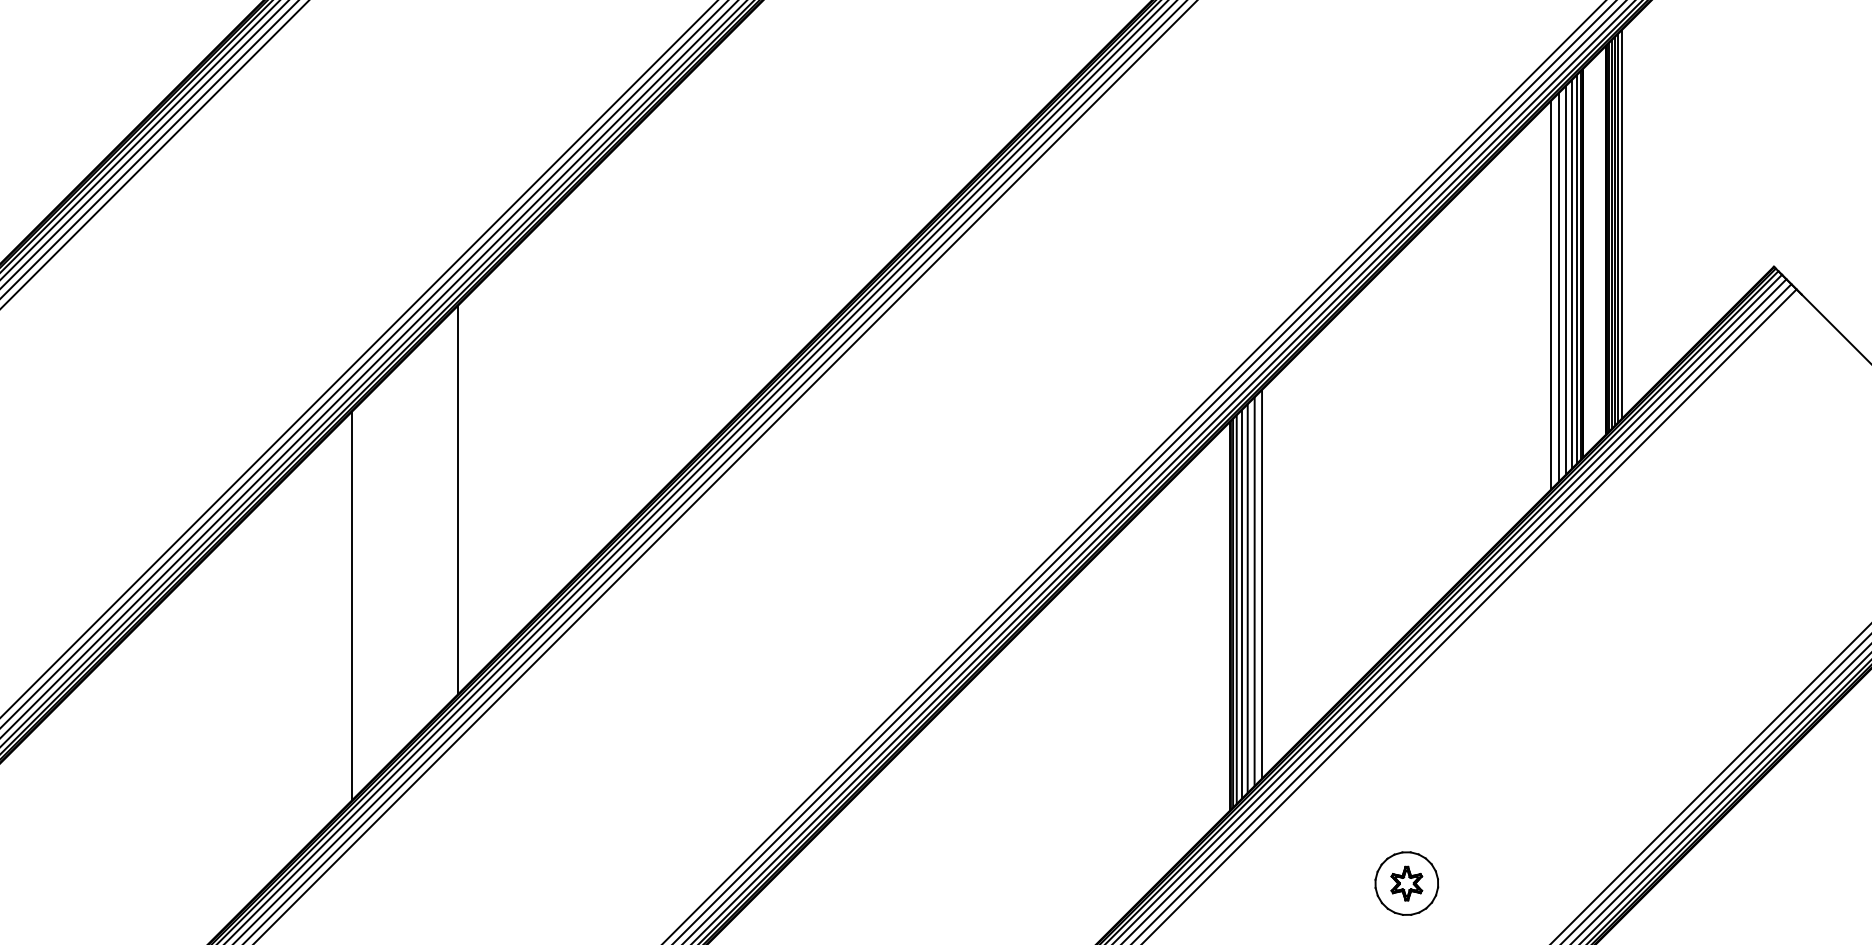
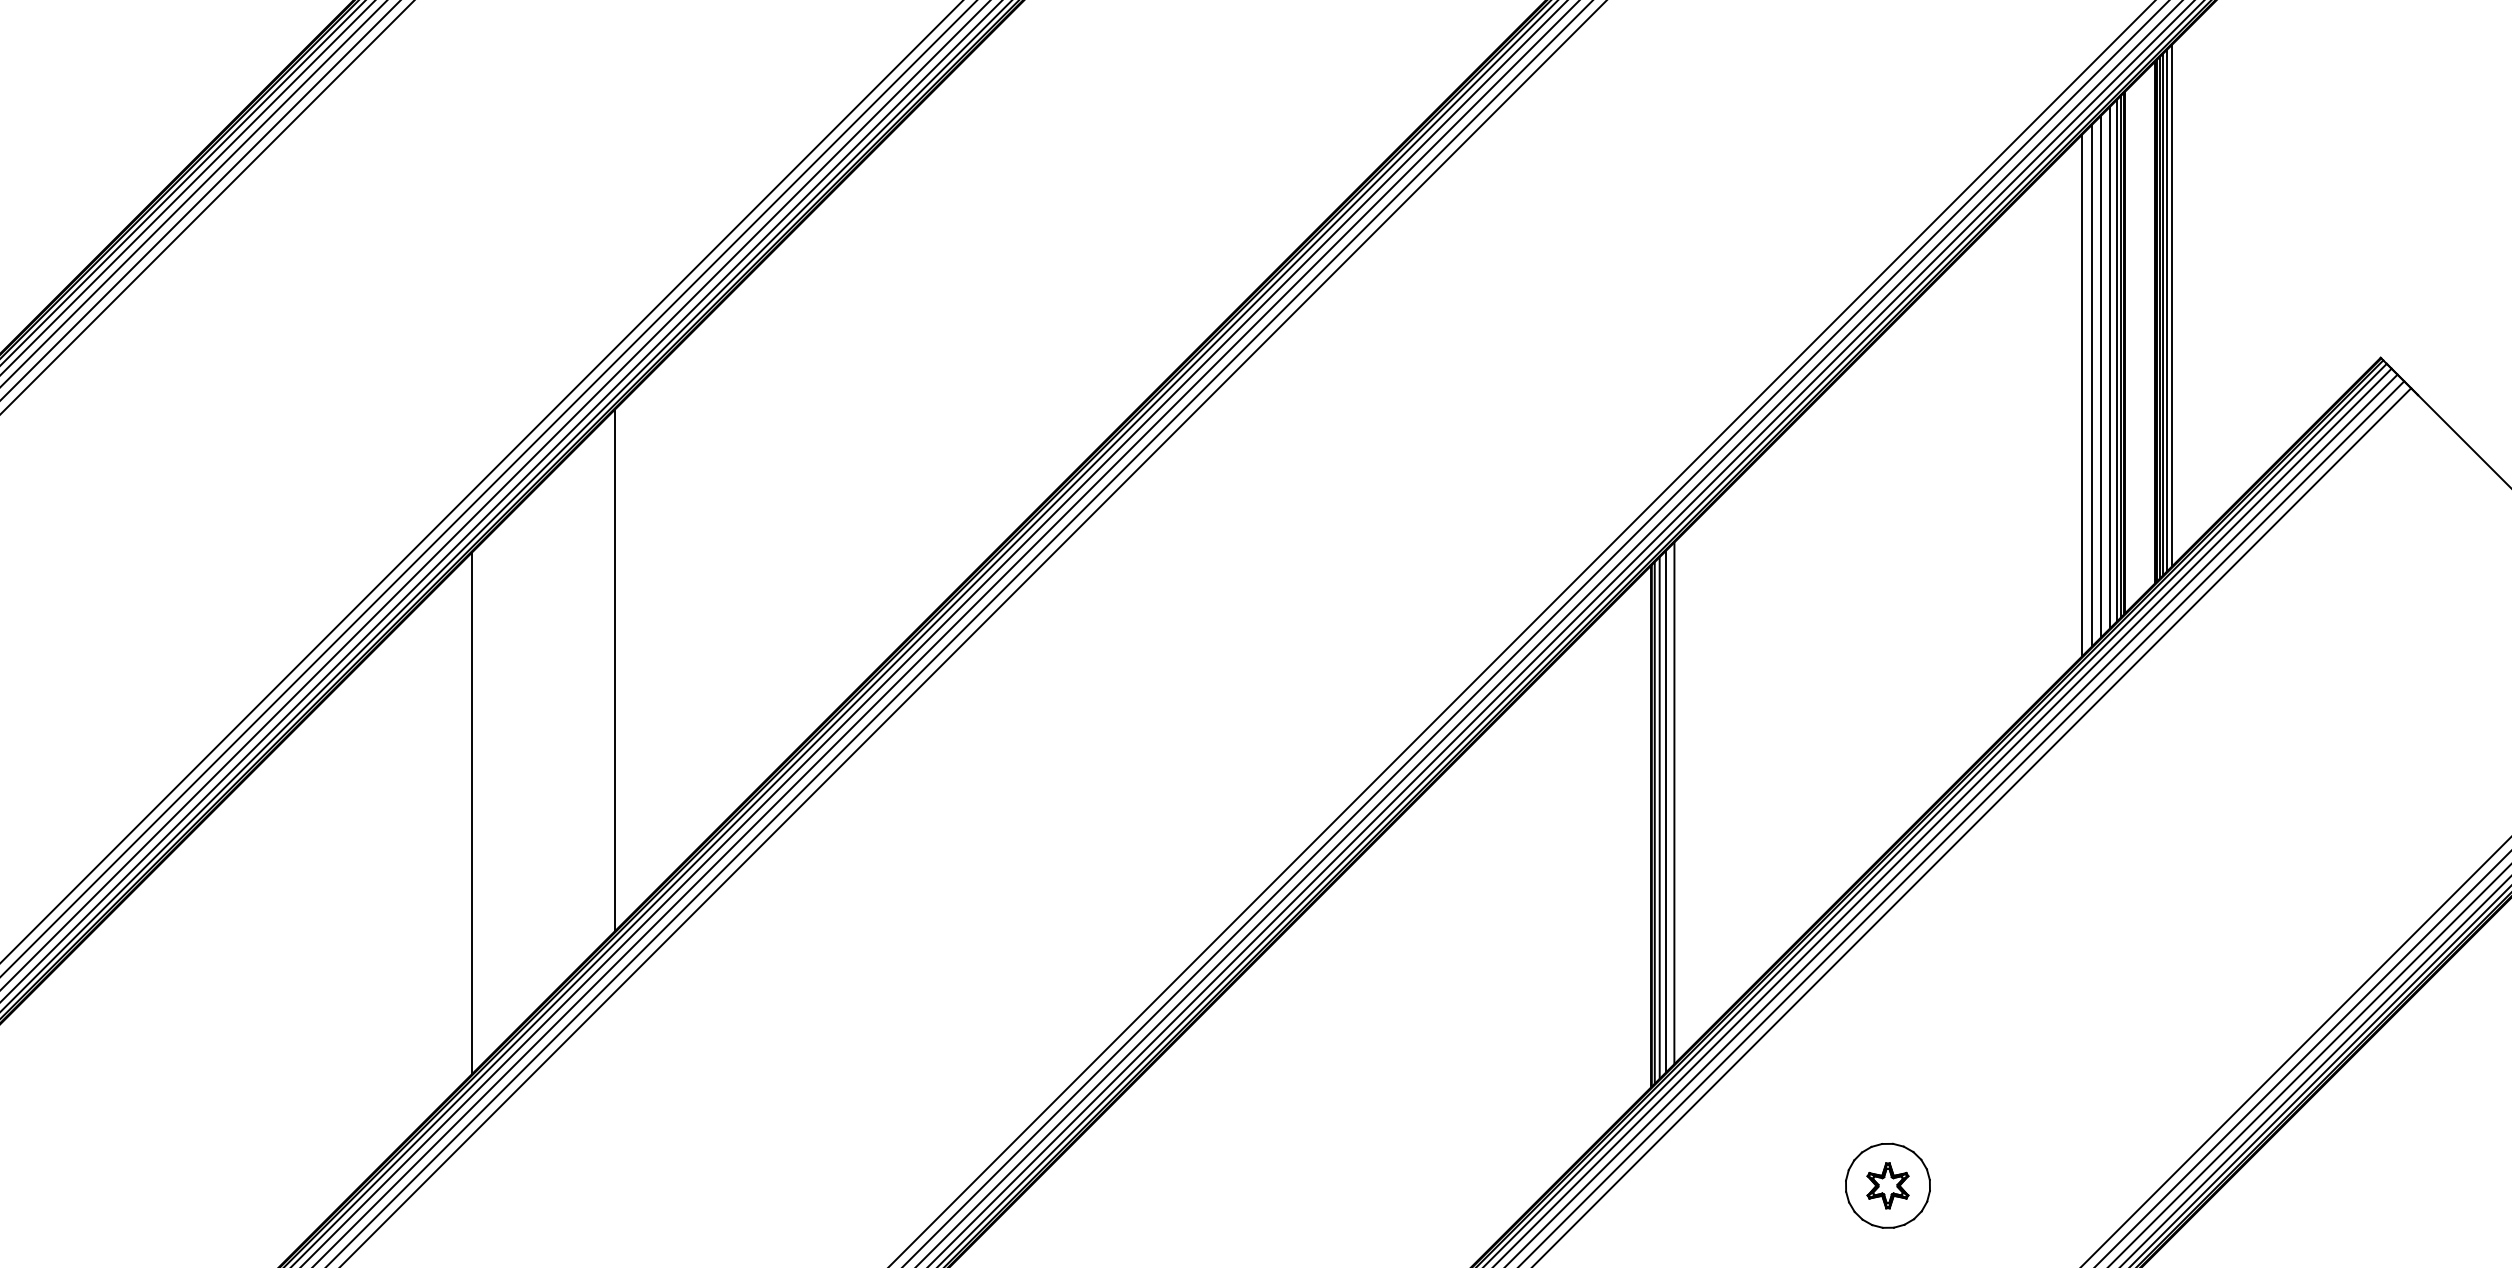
line: (1621, 224) -> (2176, 300), removed
line: (1261, 583) -> (1693, 783), removed
line: (1254, 591) -> (1683, 793), removed

